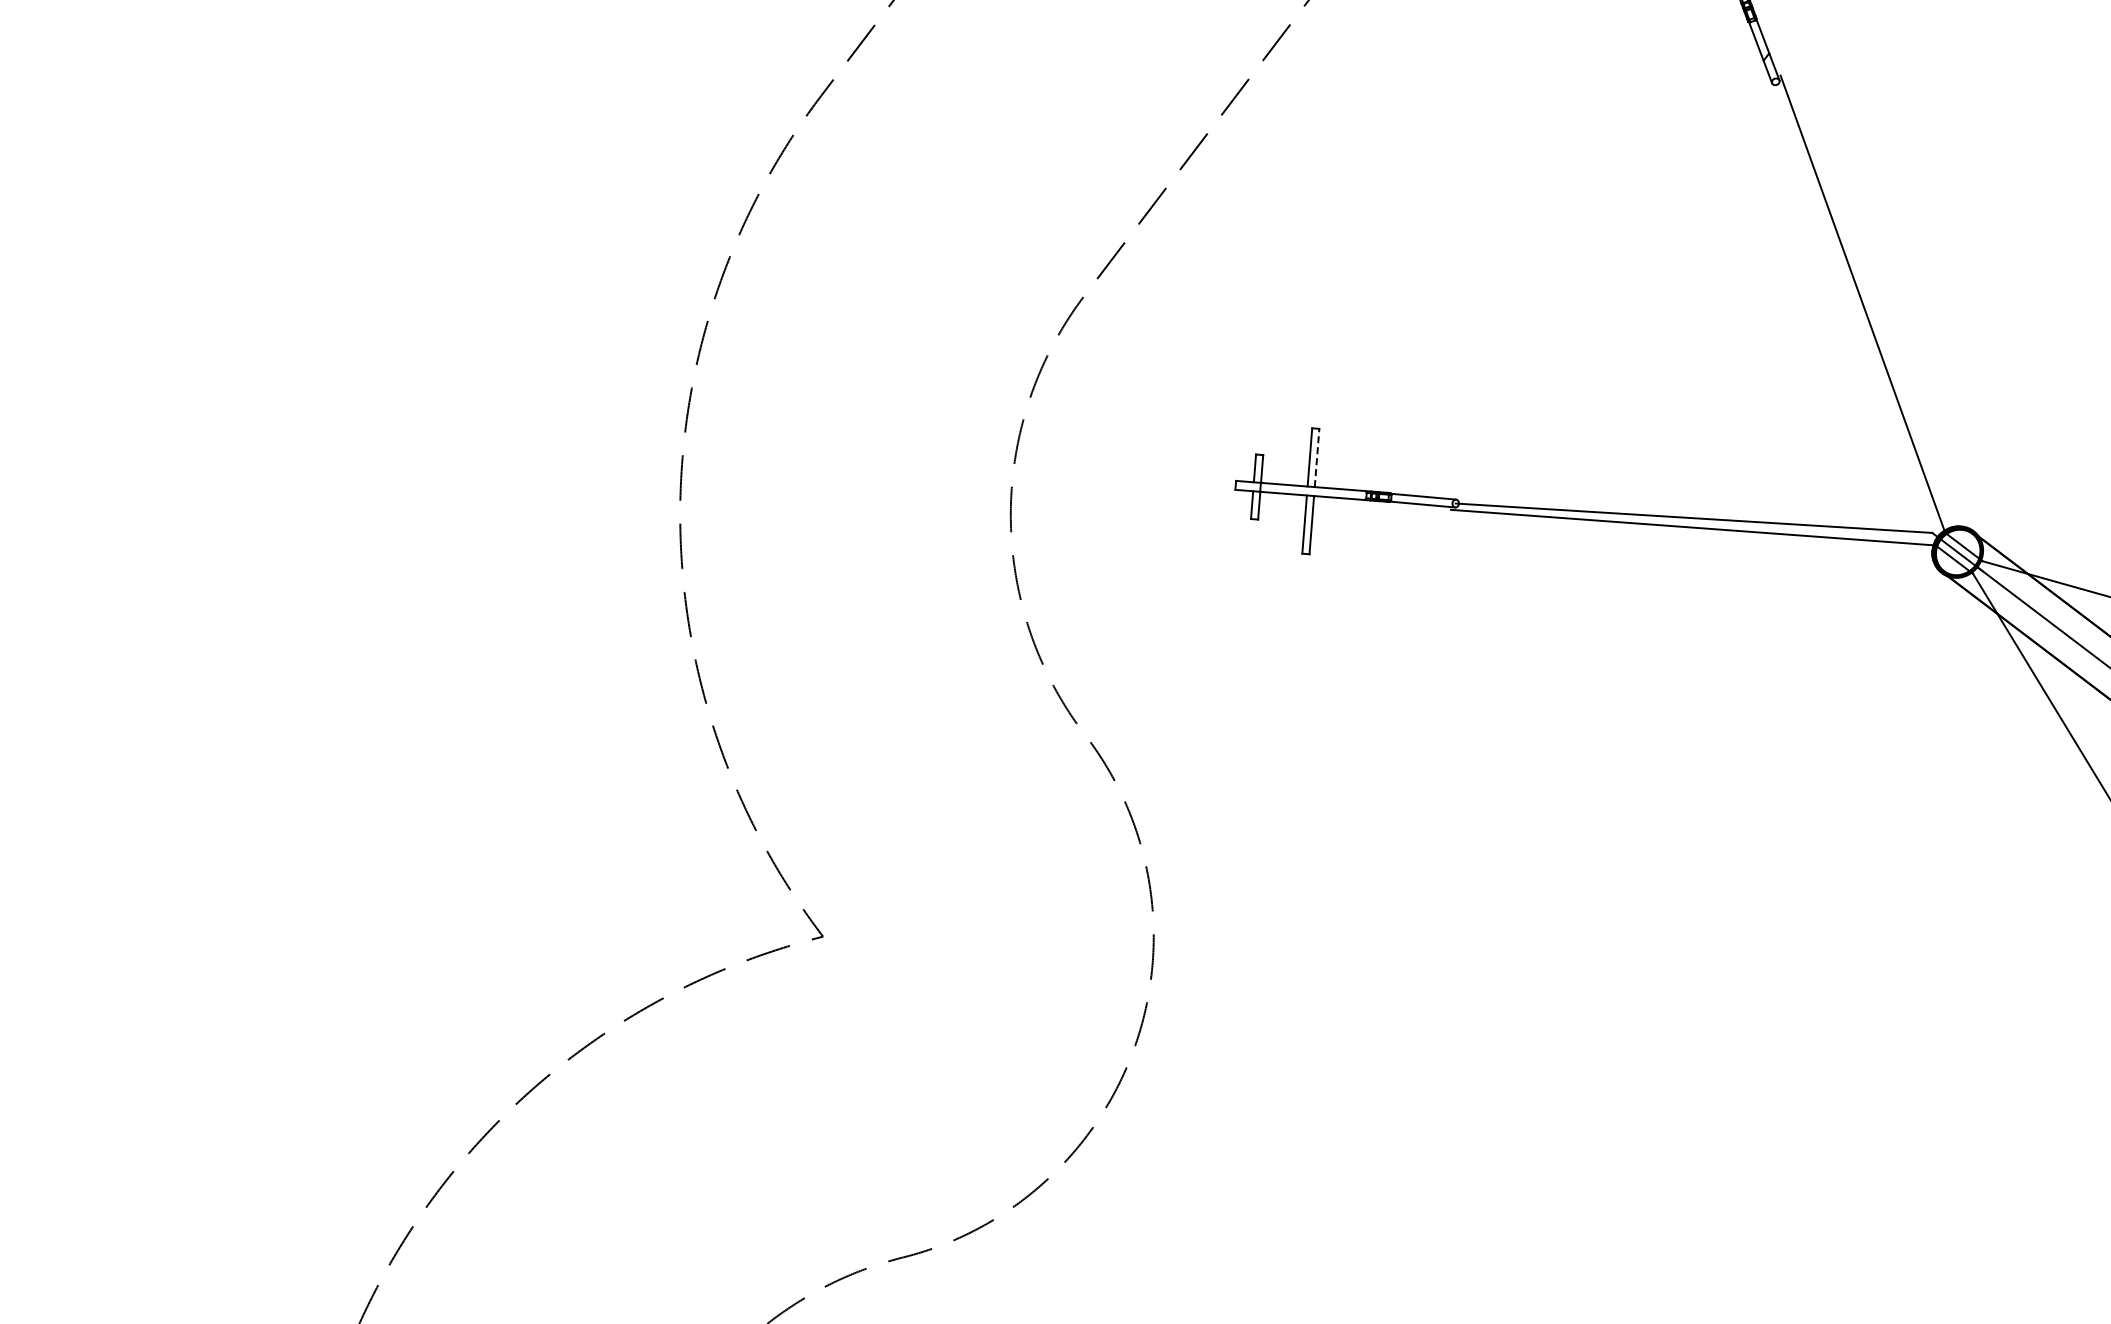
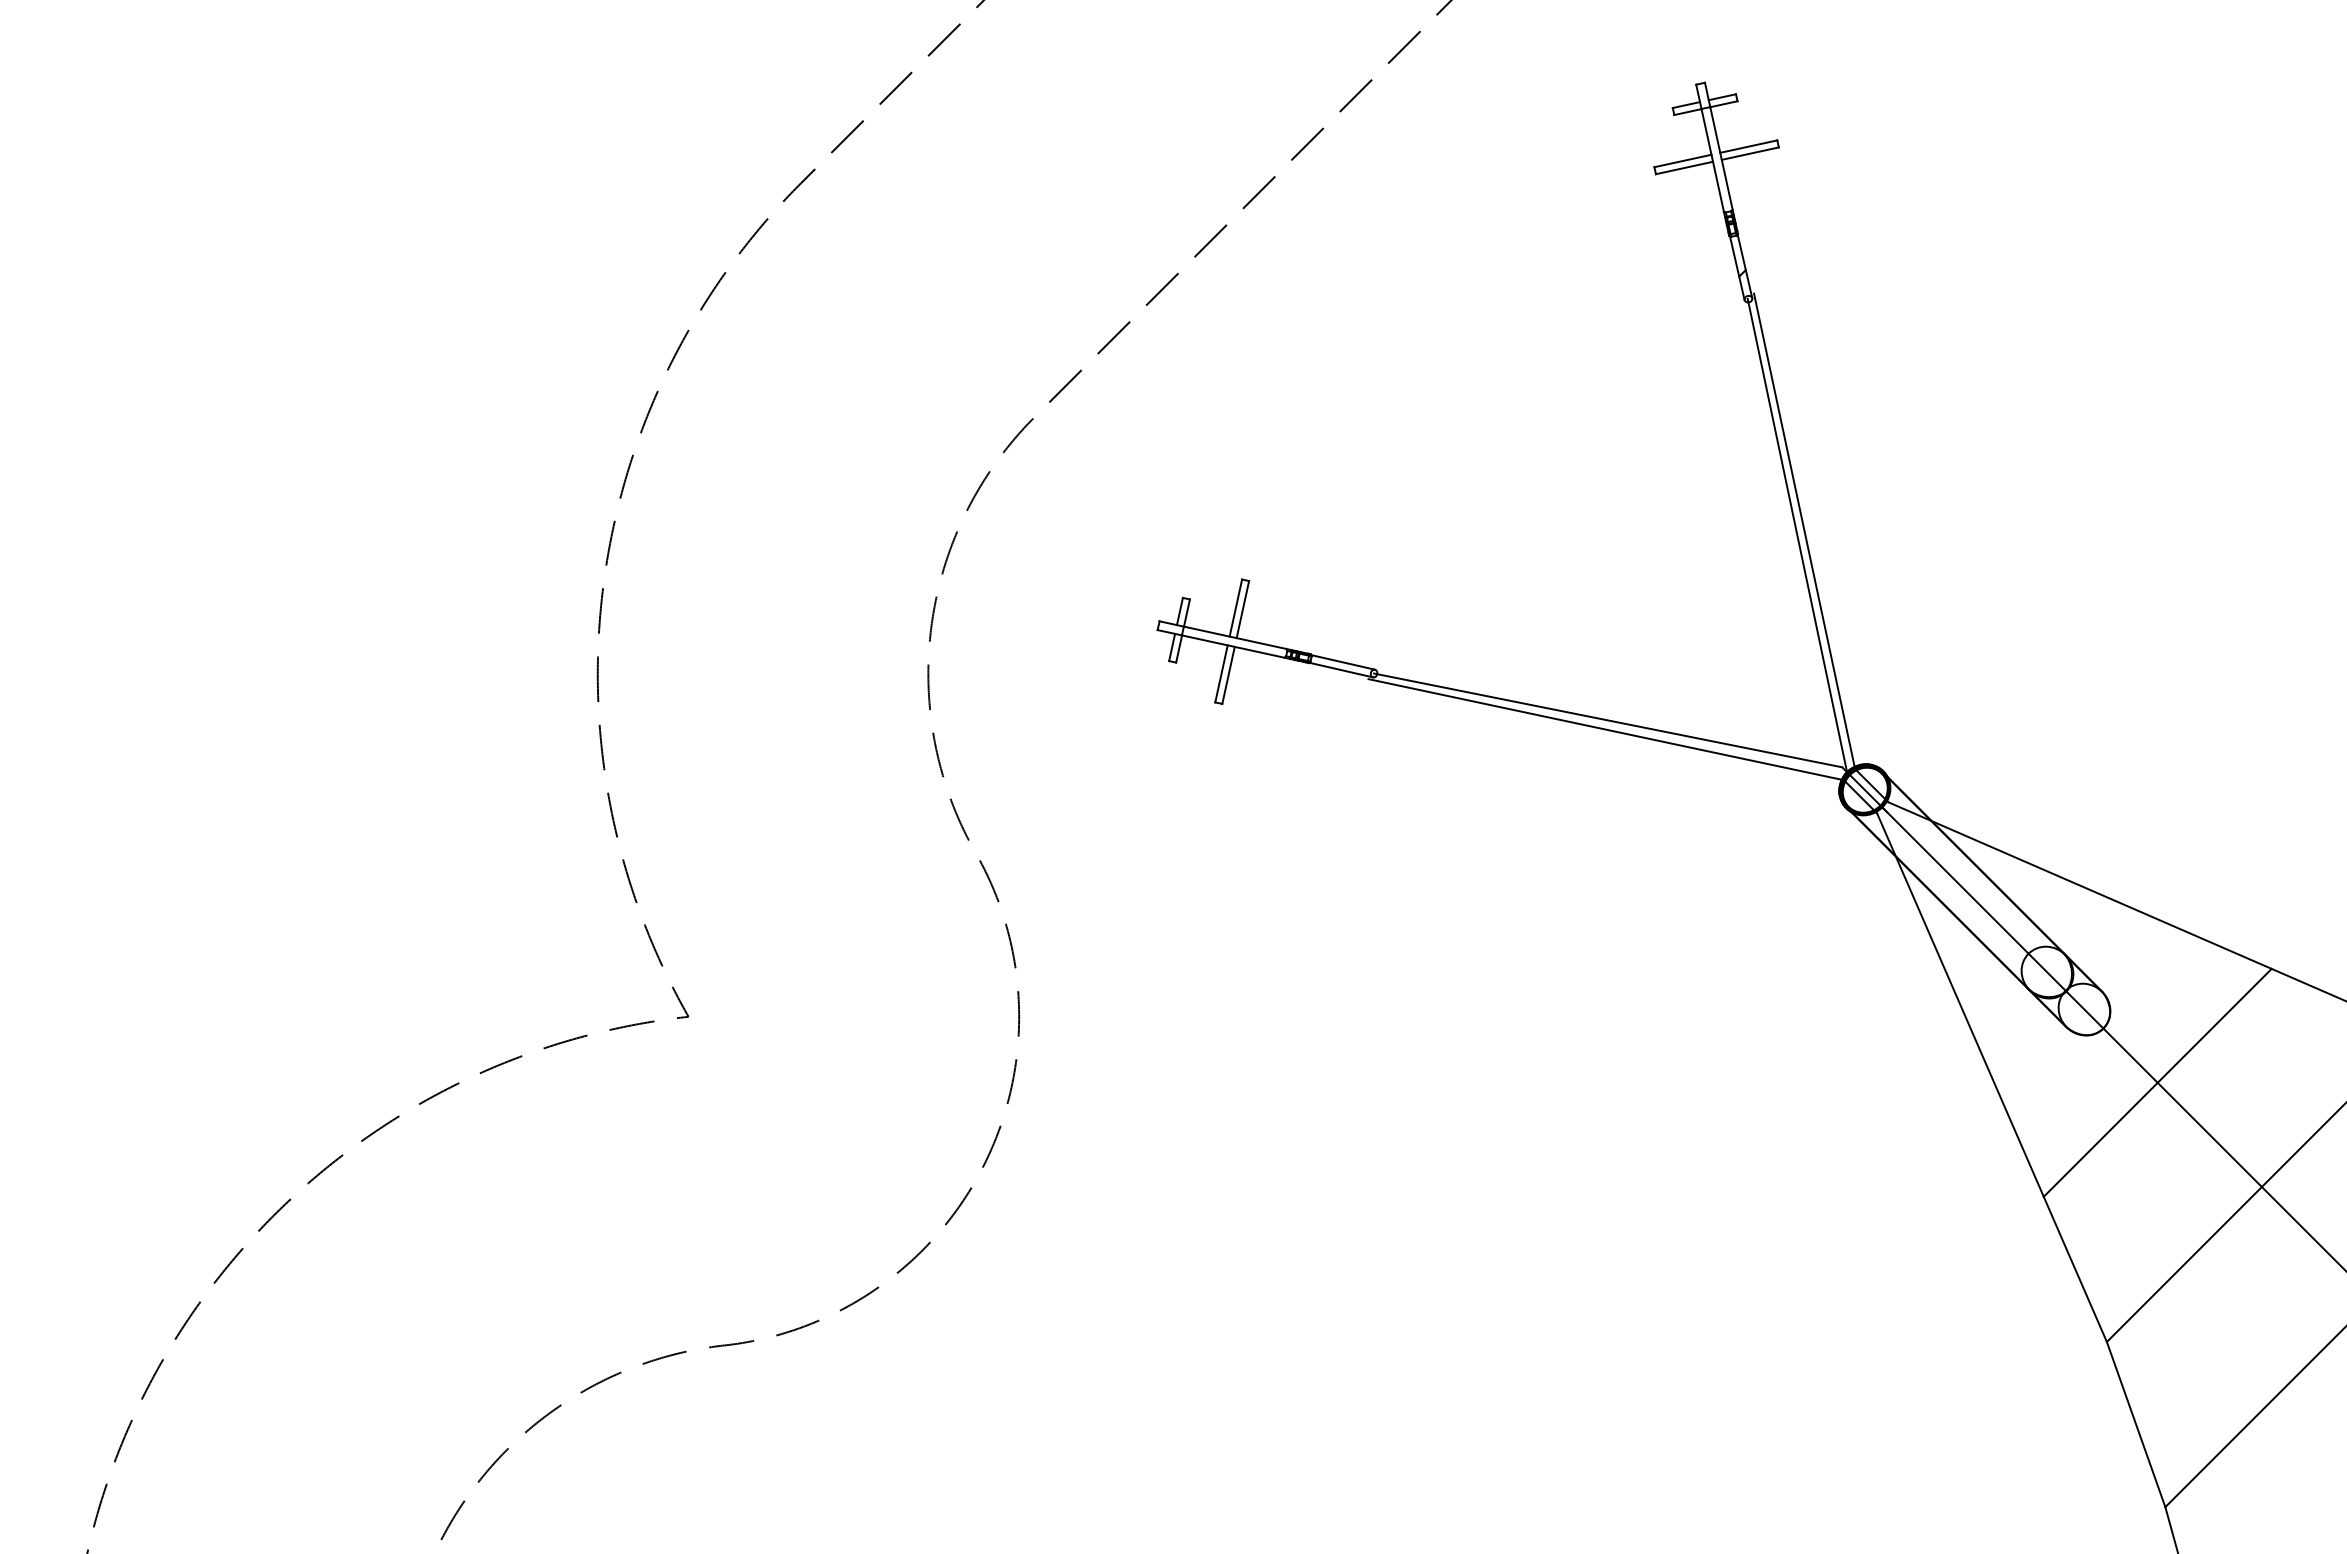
line: (1856, 309) -> (1797, 535), added
line: (1317, 457) -> (1243, 609), dashed -> solid

